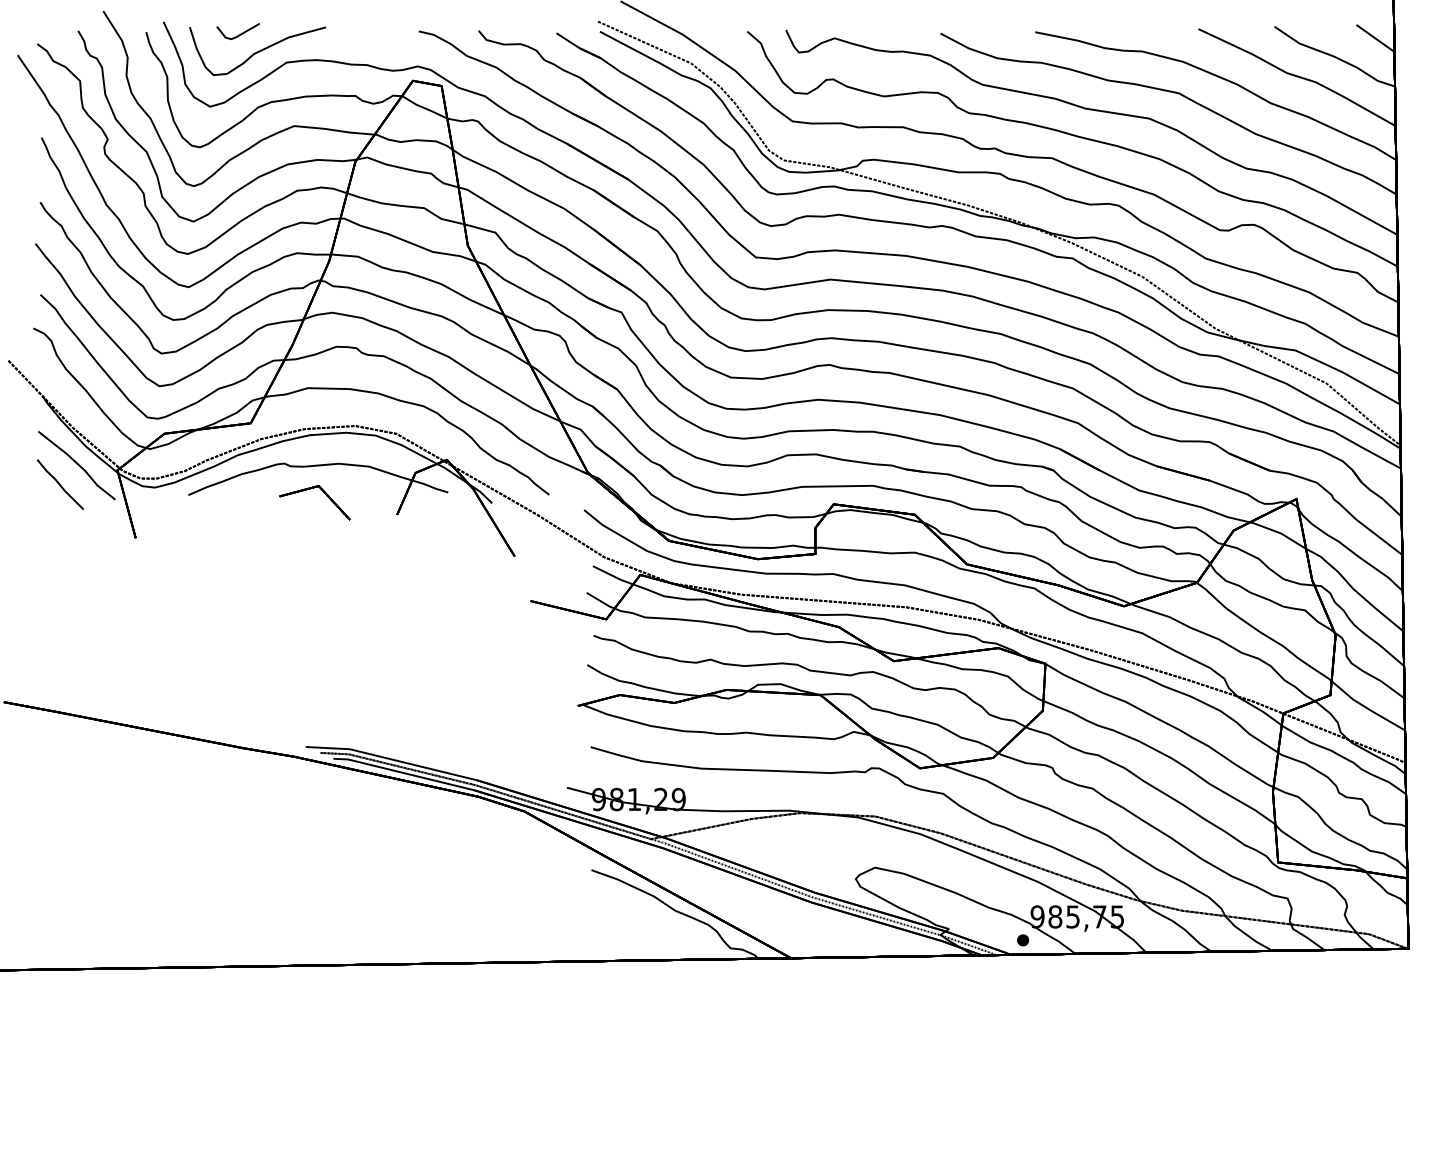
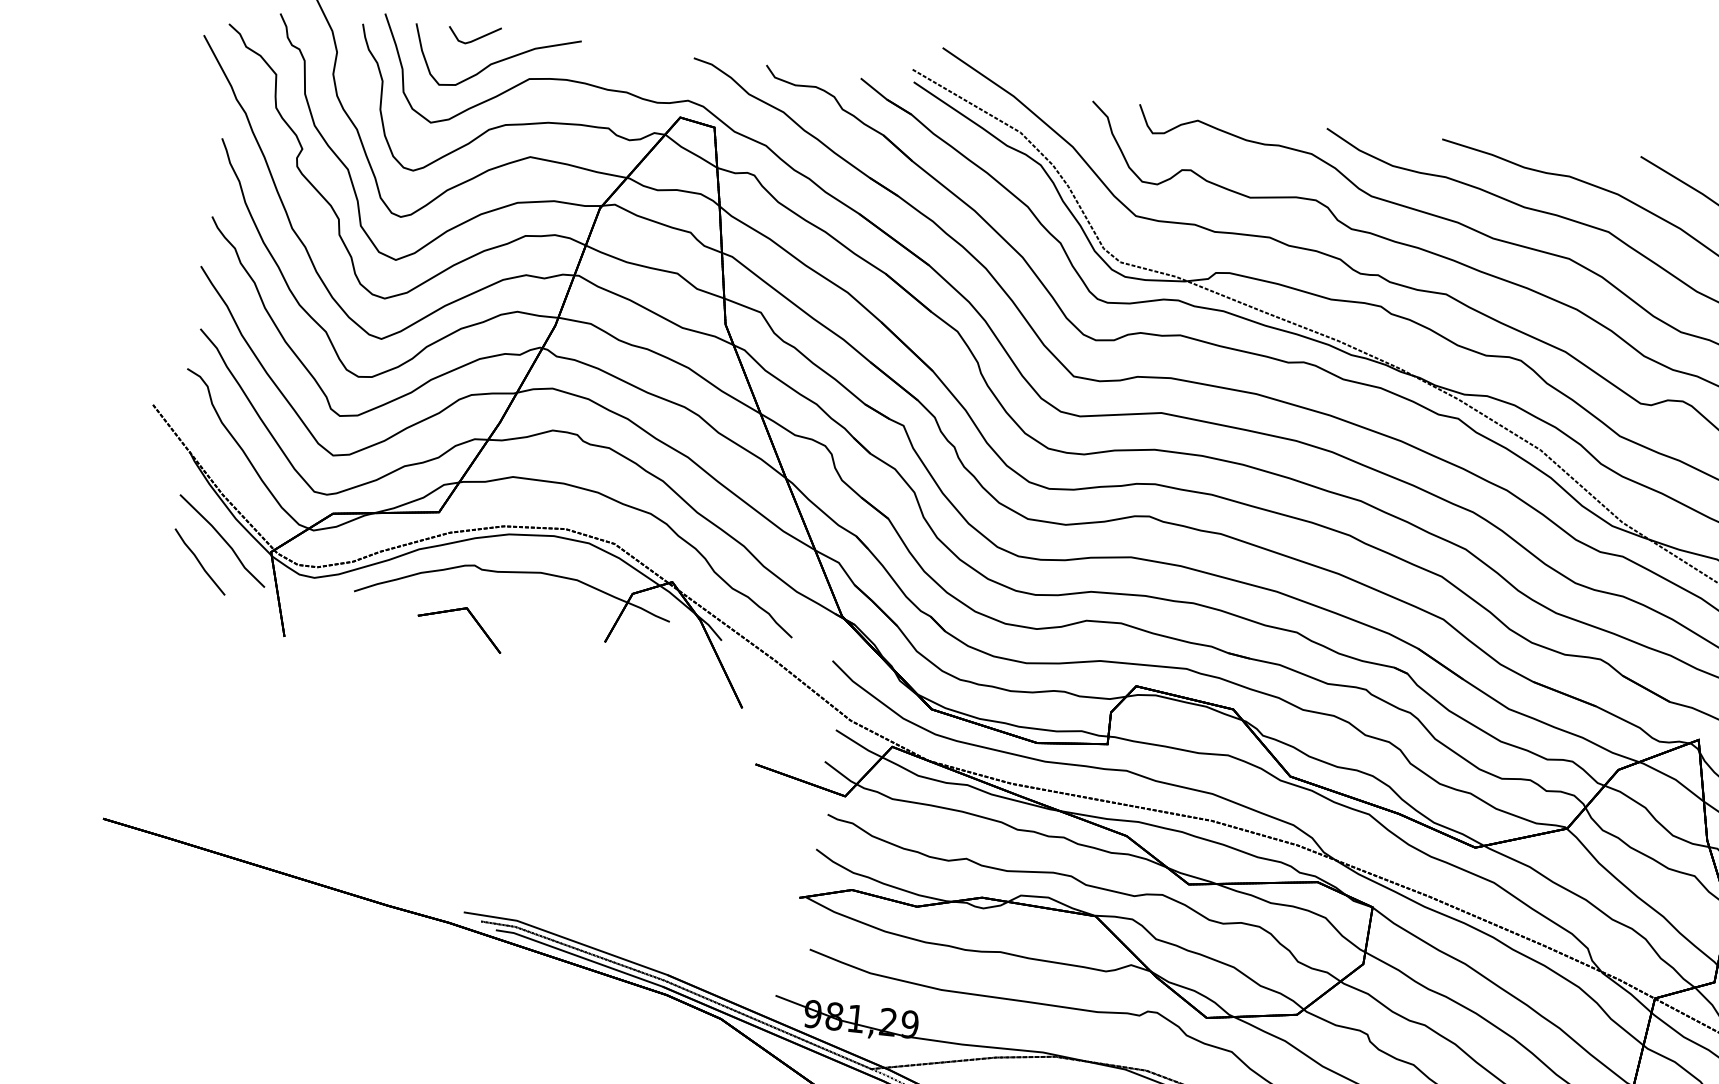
part: (325, 495) -> (473, 620), moved

